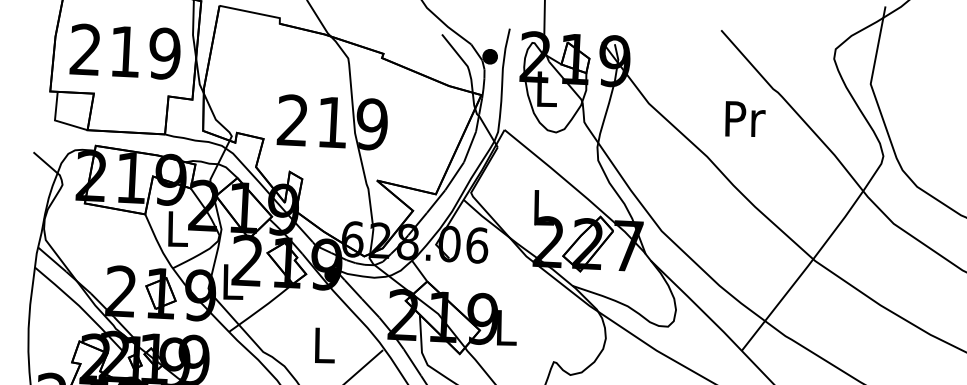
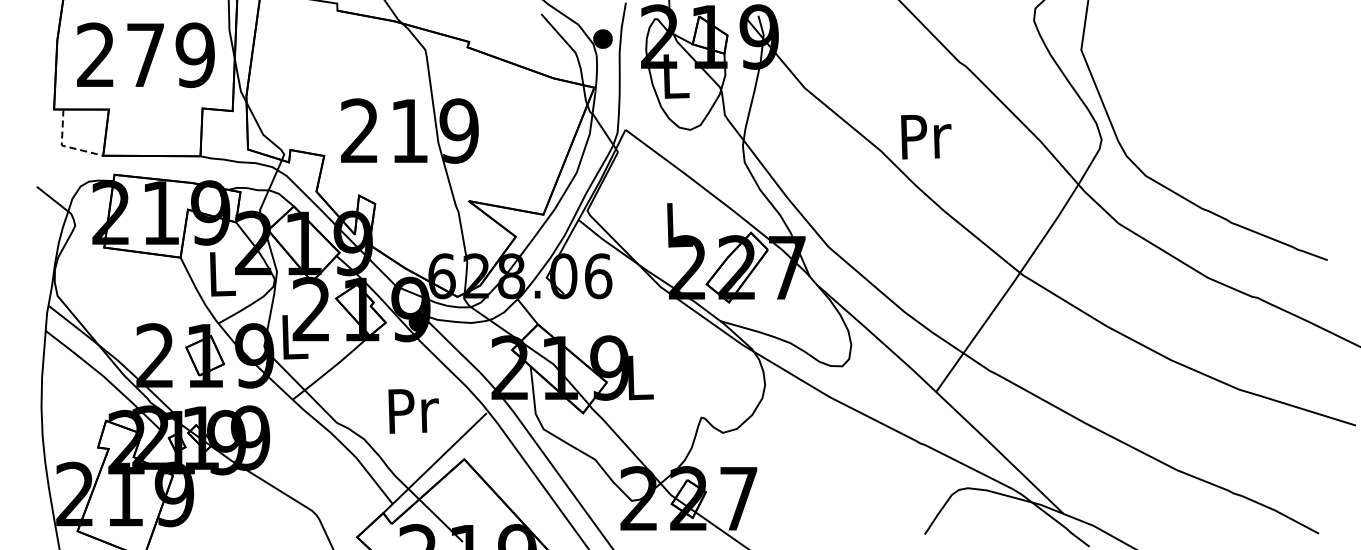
text: (125, 51) -> (145, 54), 219 -> 279
text: (745, 119) -> (926, 137), moved
line: (57, 121) -> (64, 146), solid -> dashed
text: (324, 345) -> (413, 411), L -> Pr

